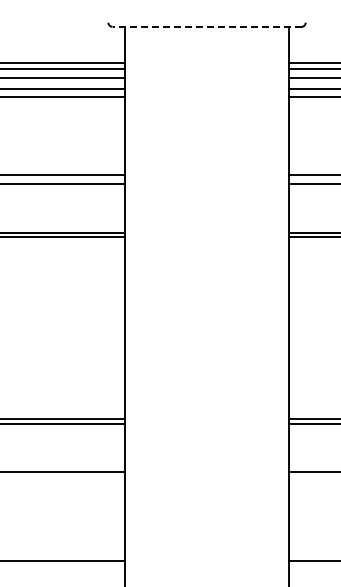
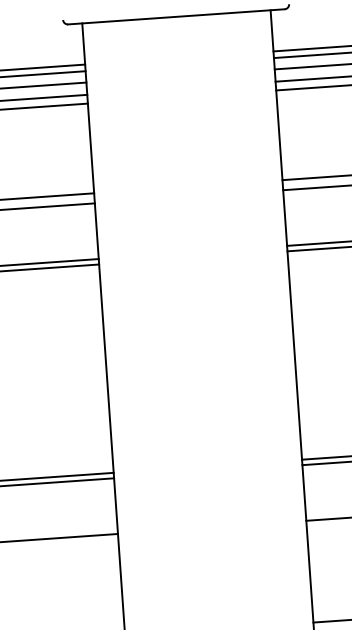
line: (207, 26) -> (176, 16), dashed -> solid

